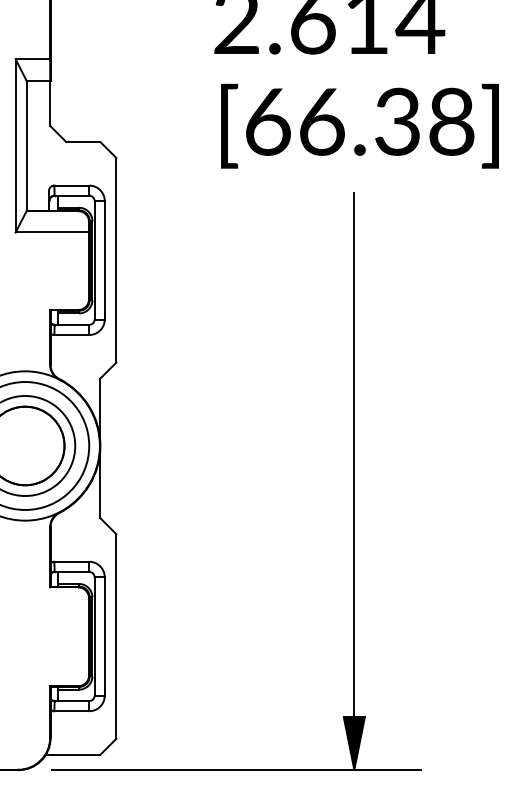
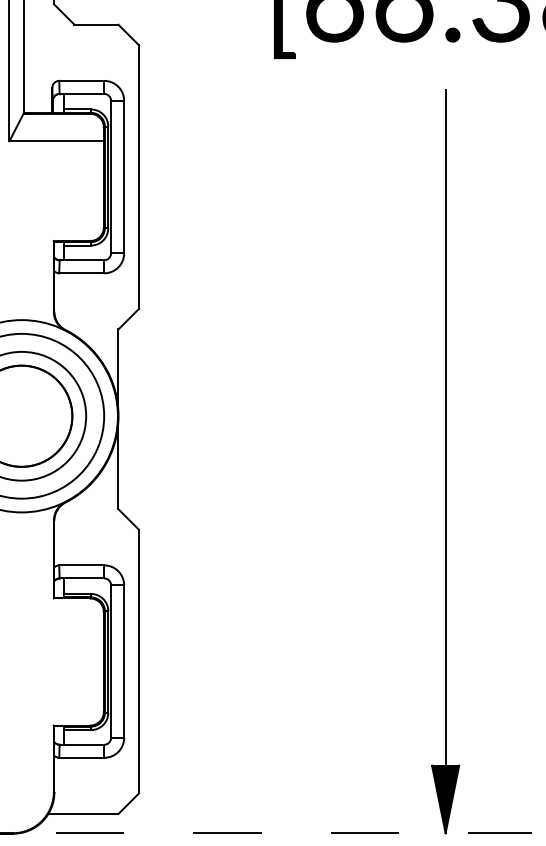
line: (236, 769) -> (293, 832), solid -> dashed

